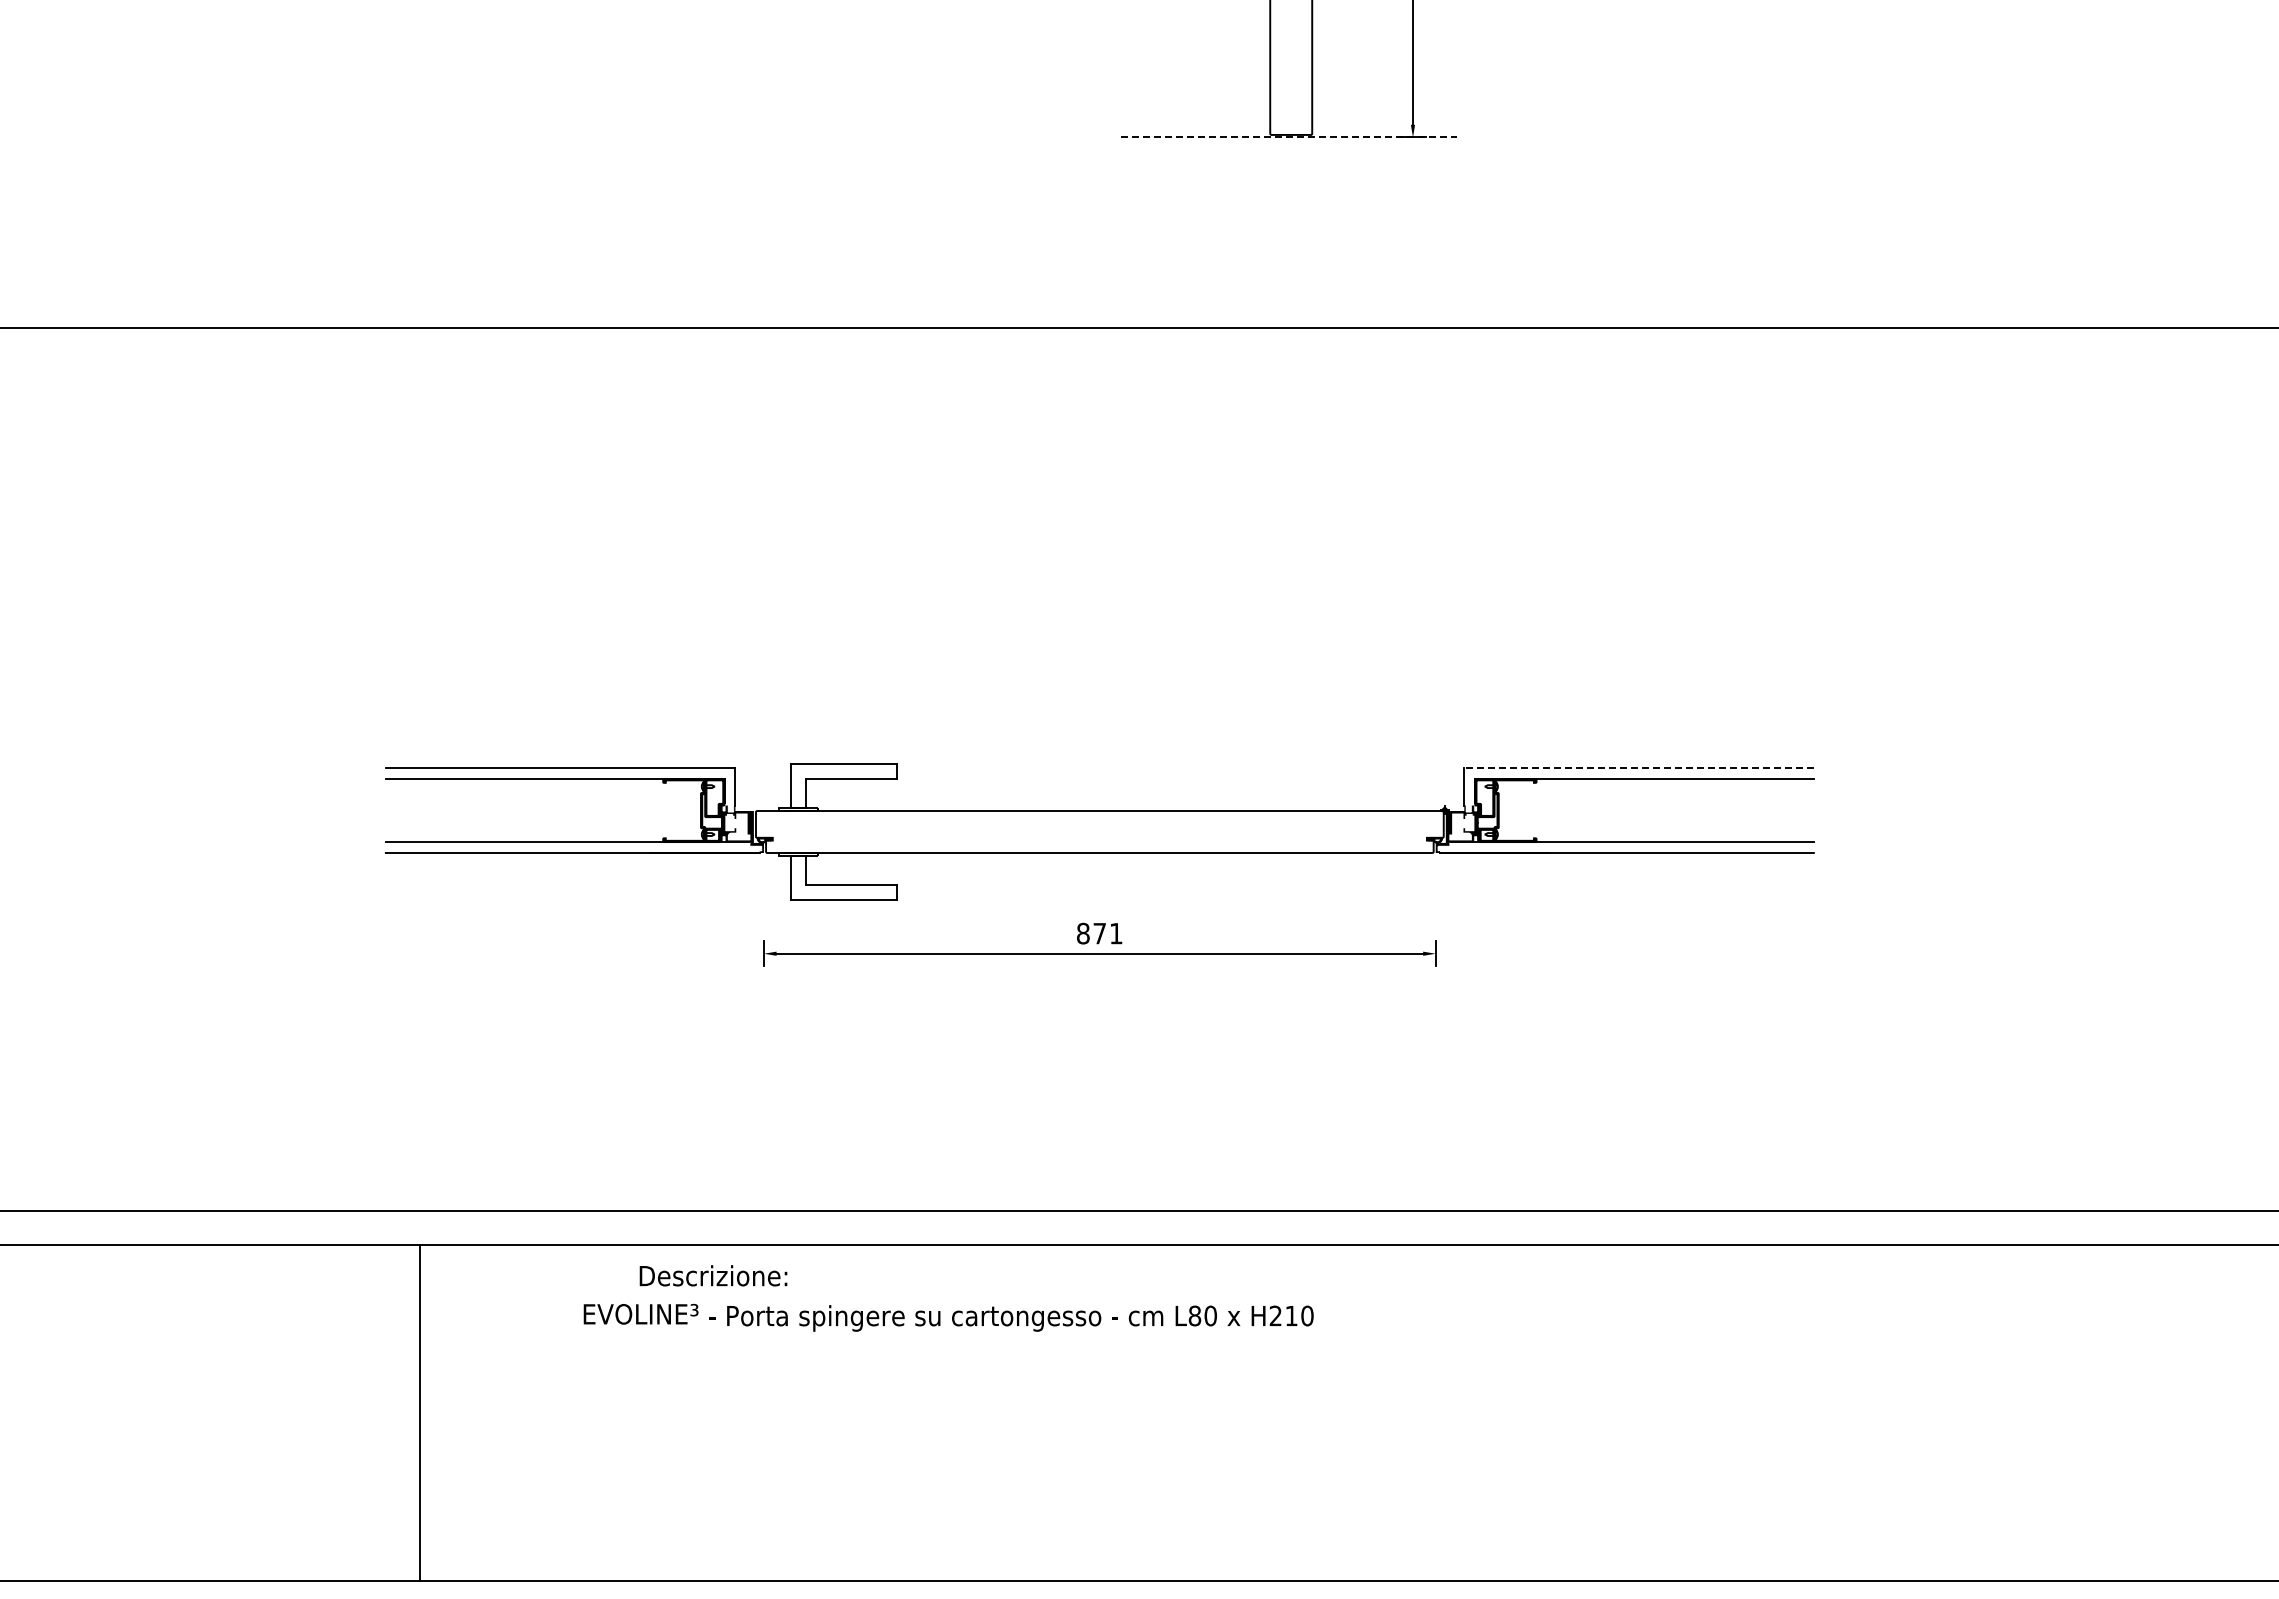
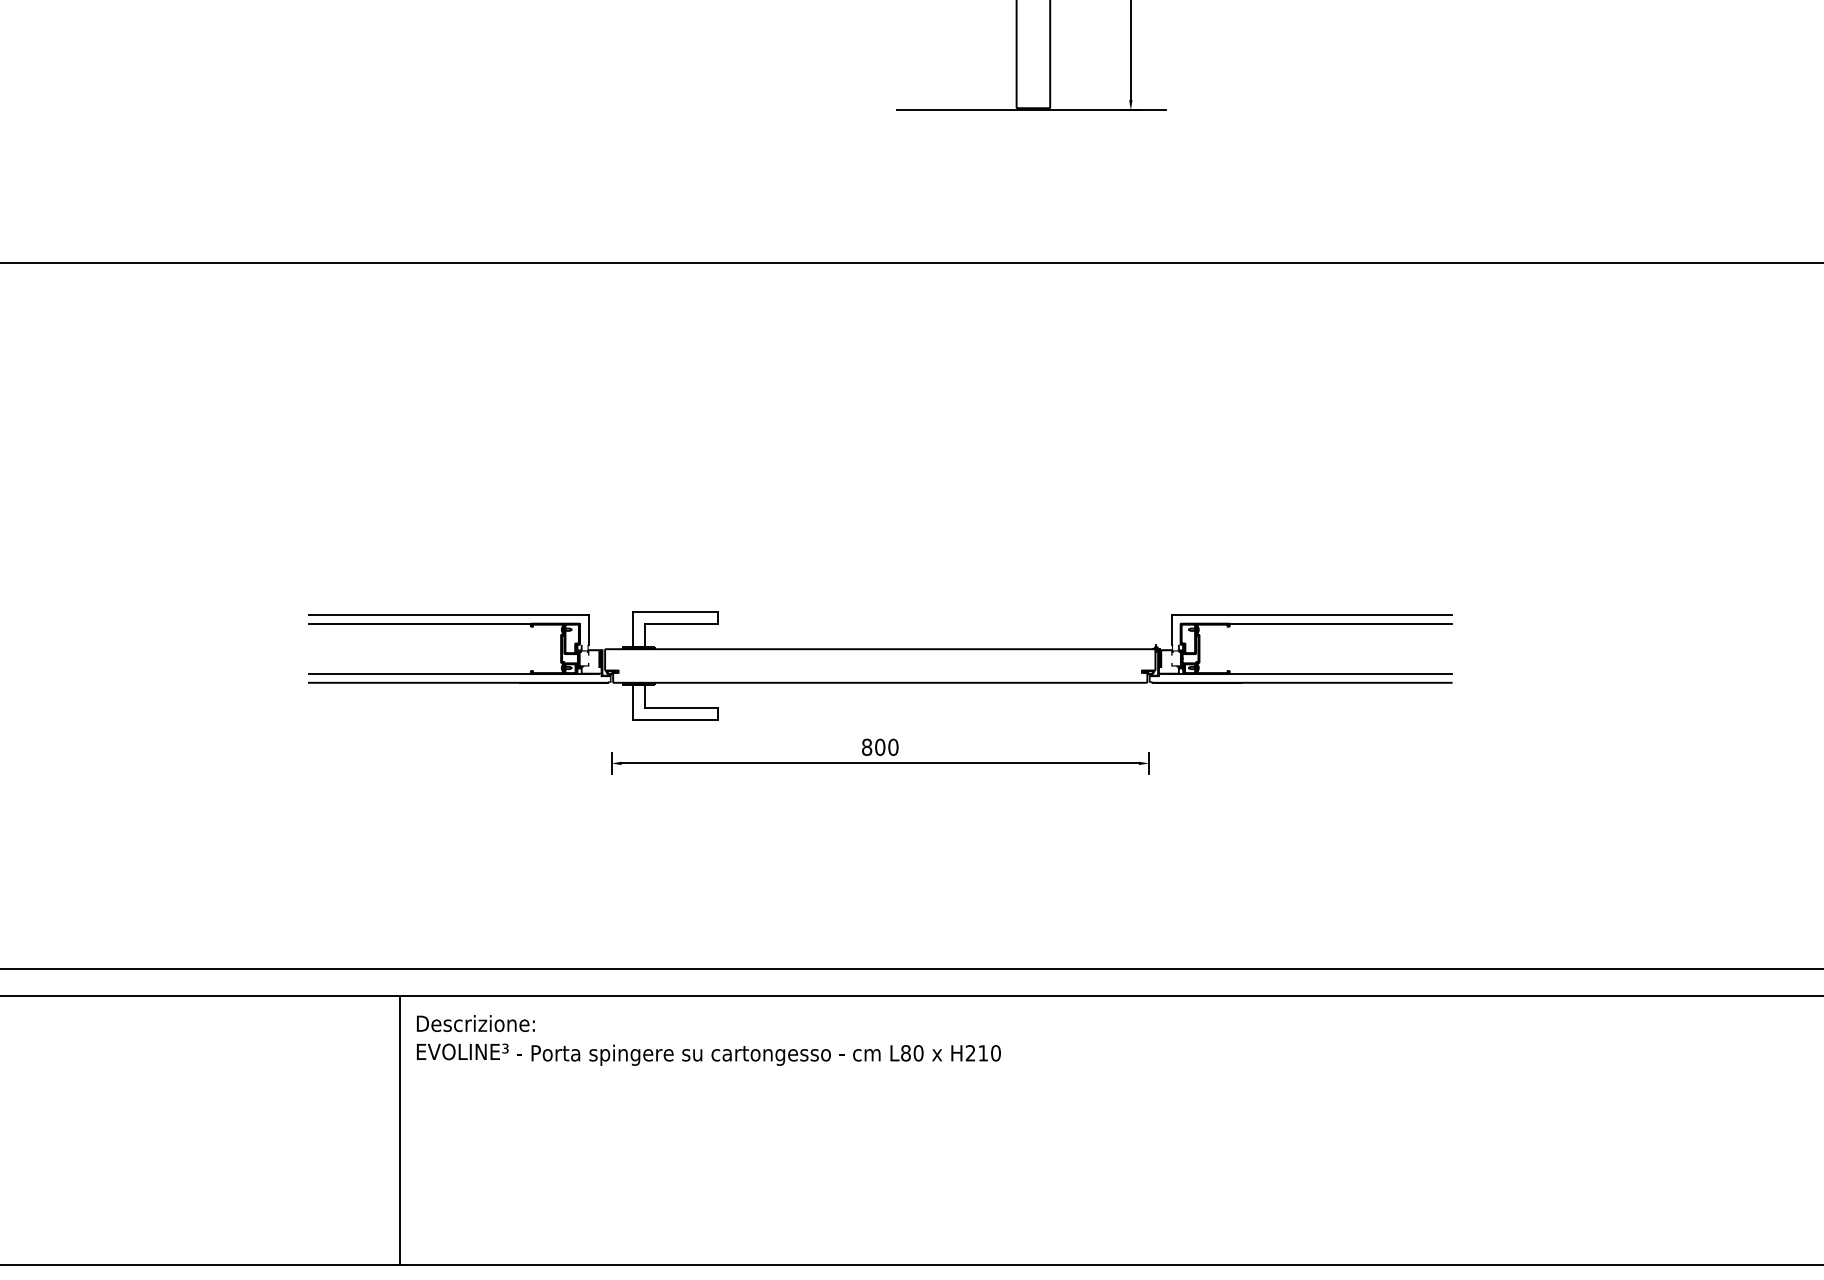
line: (1288, 137) -> (1031, 110), dashed -> solid
line: (1639, 768) -> (1312, 615), dashed -> solid
text: (1107, 933) -> (886, 747), 871 -> 800
text: (713, 1275) -> (475, 1023), moved
text: (948, 1317) -> (708, 1054), moved
line: (420, 1412) -> (399, 1130), moved

